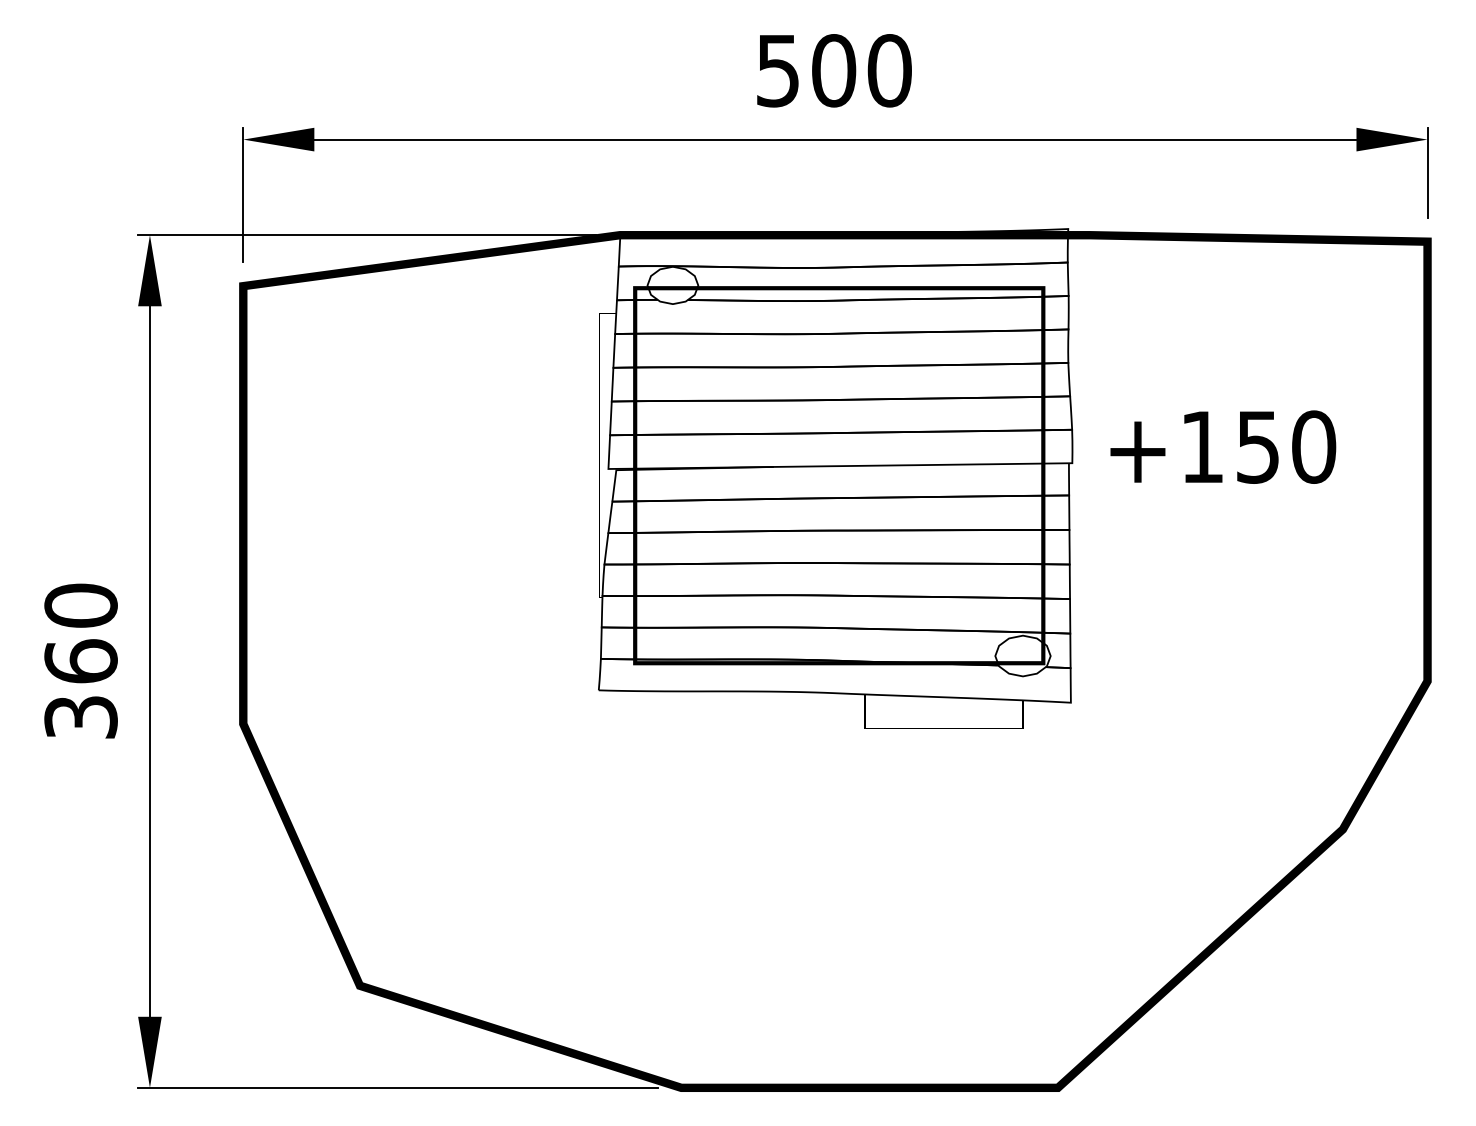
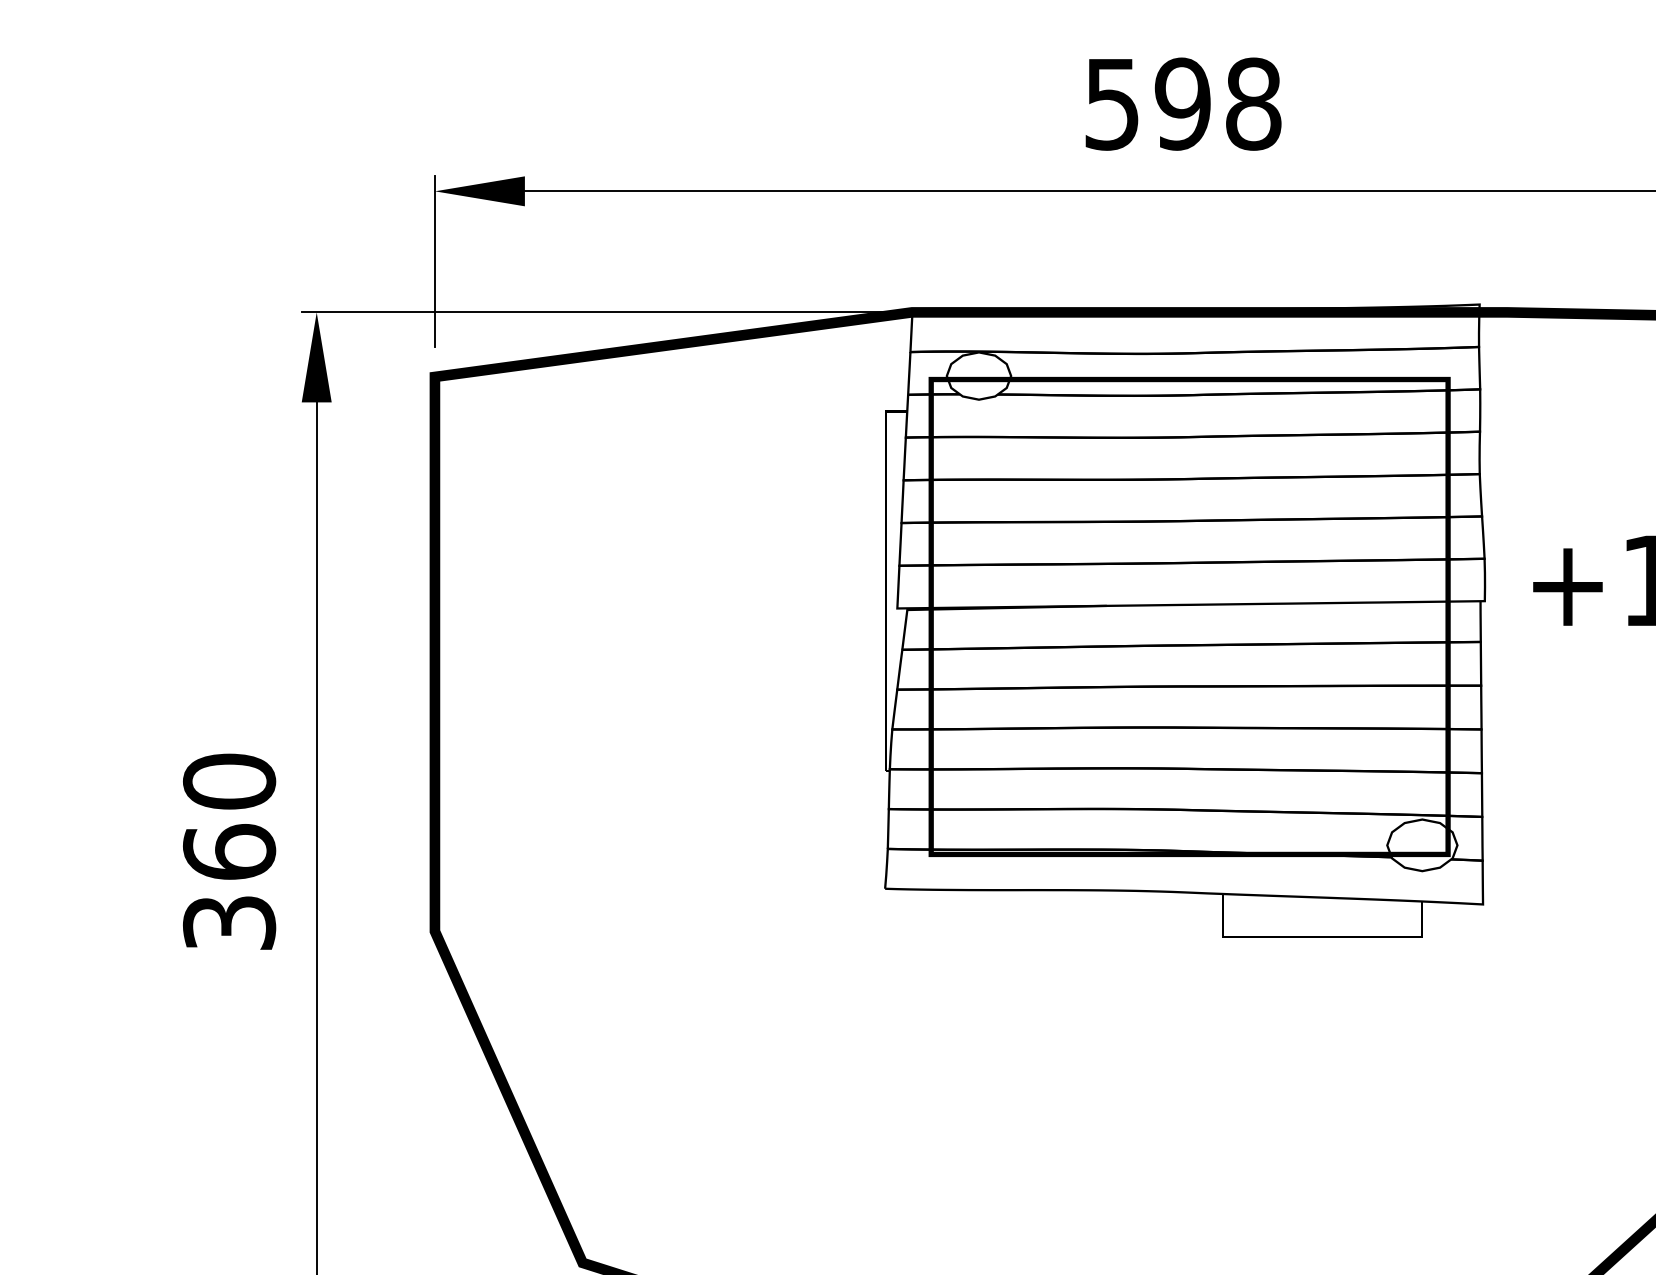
text: (861, 70) -> (1217, 103), 500 -> 598

